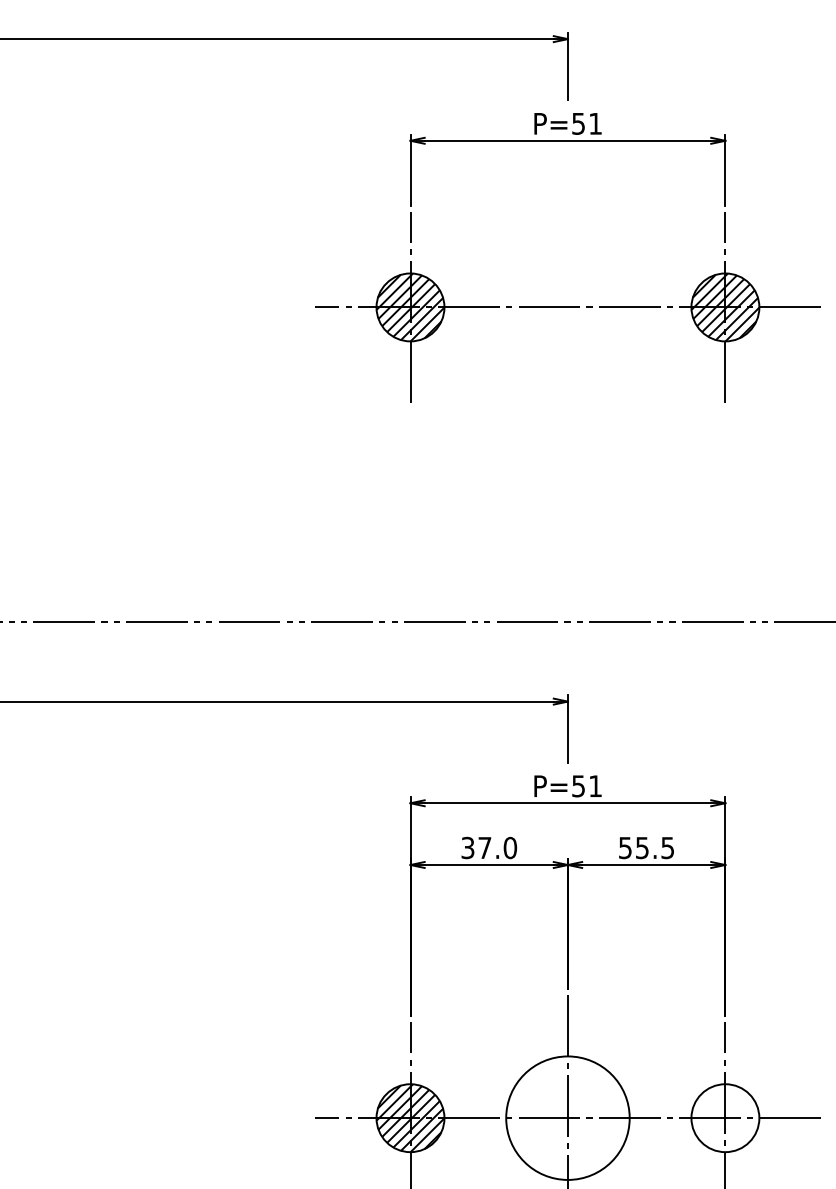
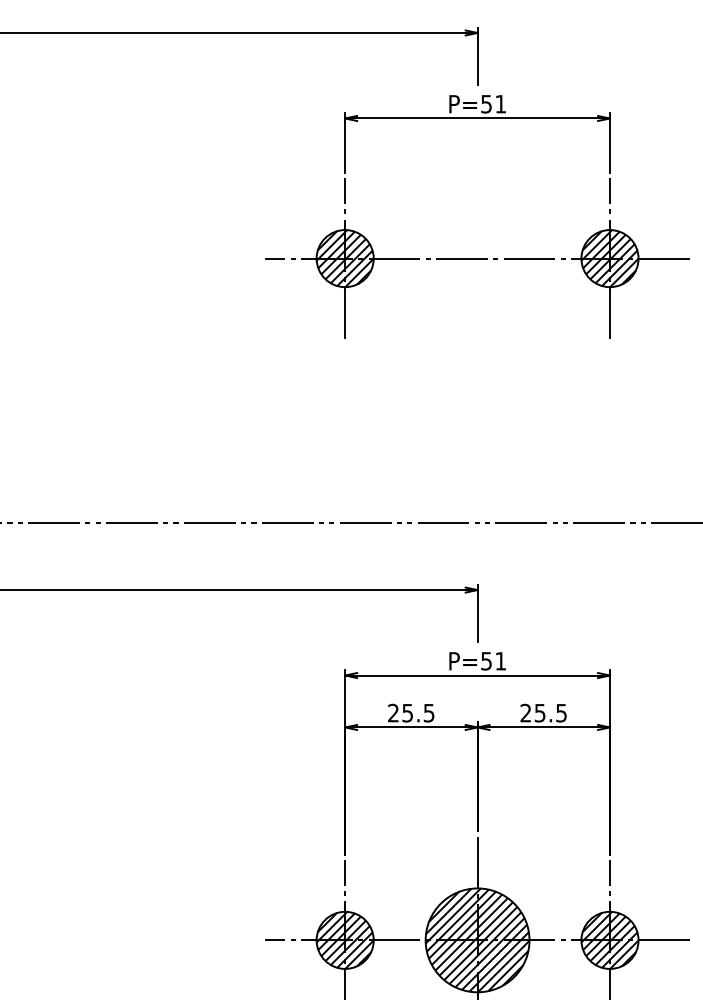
text: (489, 847) -> (411, 712), 37.0 -> 25.5
text: (624, 847) -> (525, 712), 55.5 -> 25.5
hatch: (724, 1117) -> (609, 939), added
hatch: (567, 1118) -> (477, 940), added

